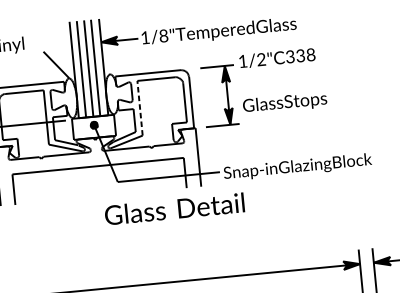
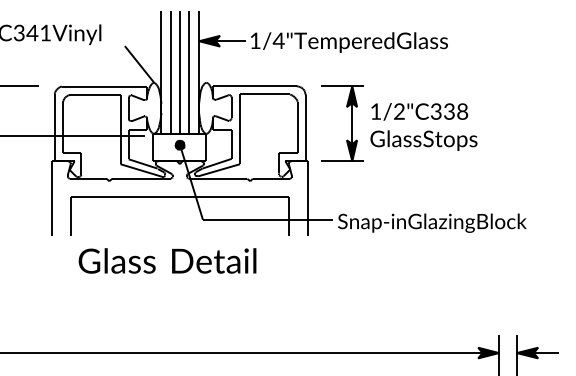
text: (163, 35) -> (278, 40), 1/8"TemperedGlass -> 1/4"TemperedGlass
text: (277, 58) -> (419, 111), moved
line: (140, 108) -> (240, 129), dashed -> solid
text: (174, 208) -> (167, 260), moved

